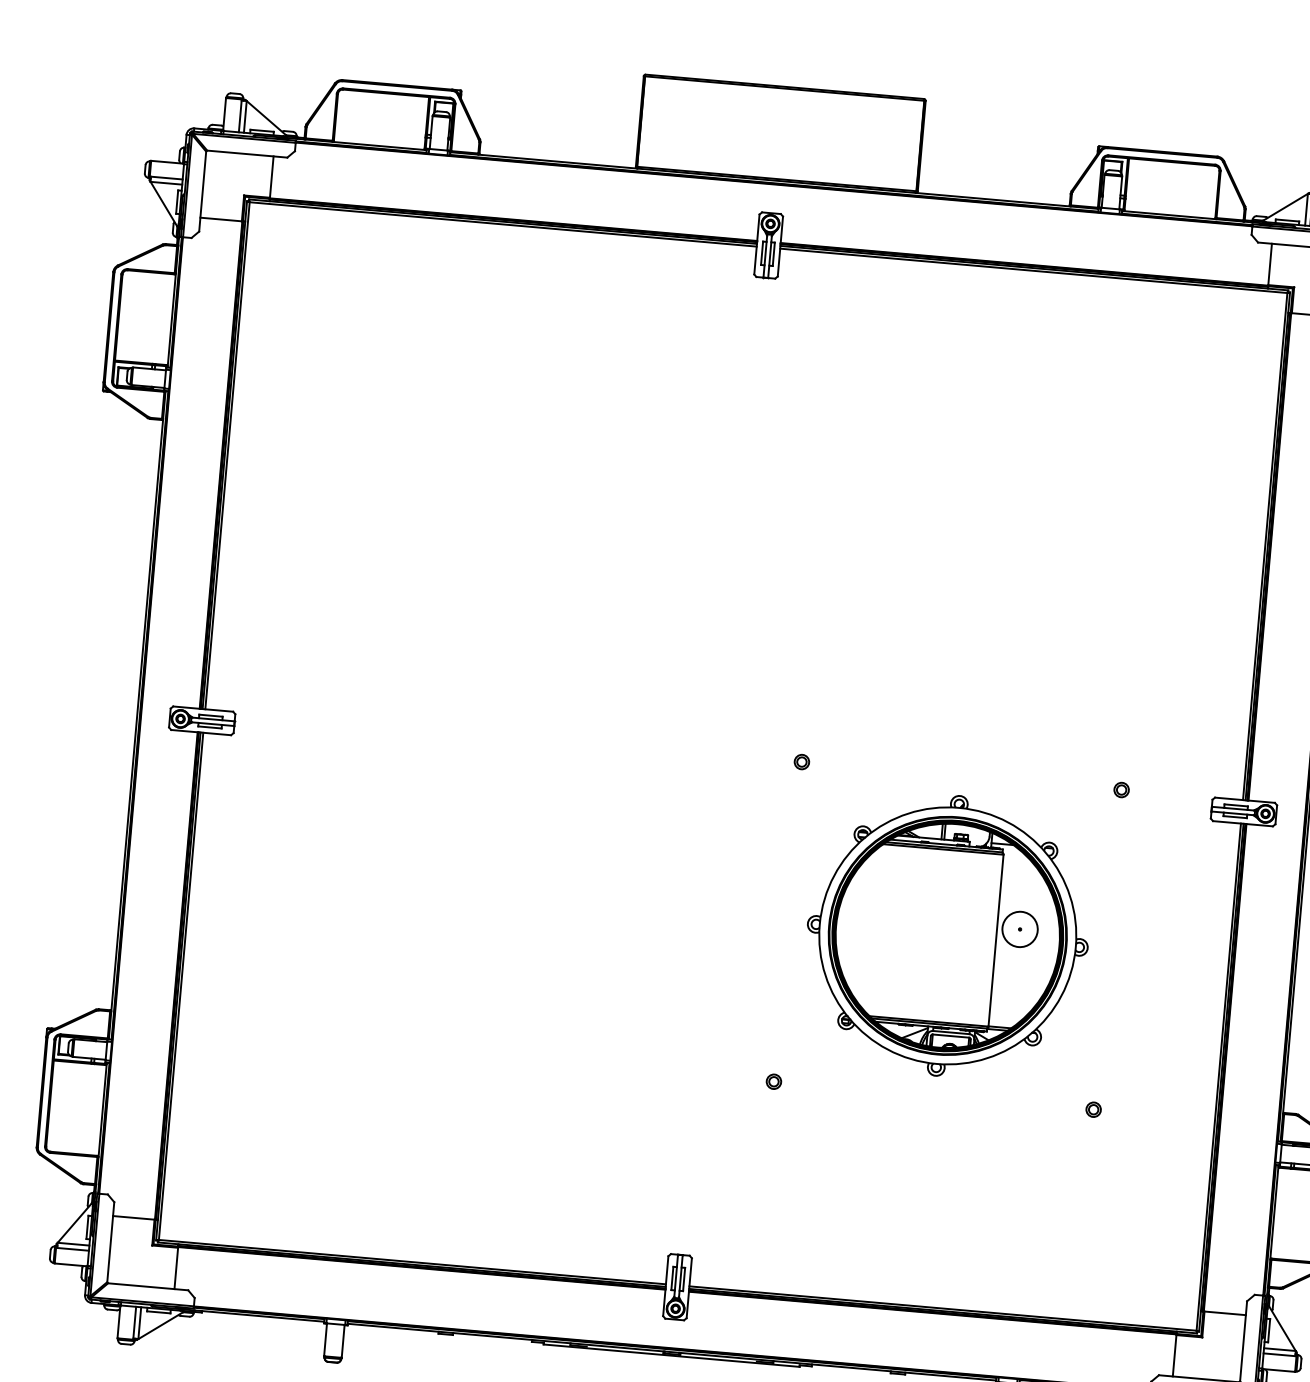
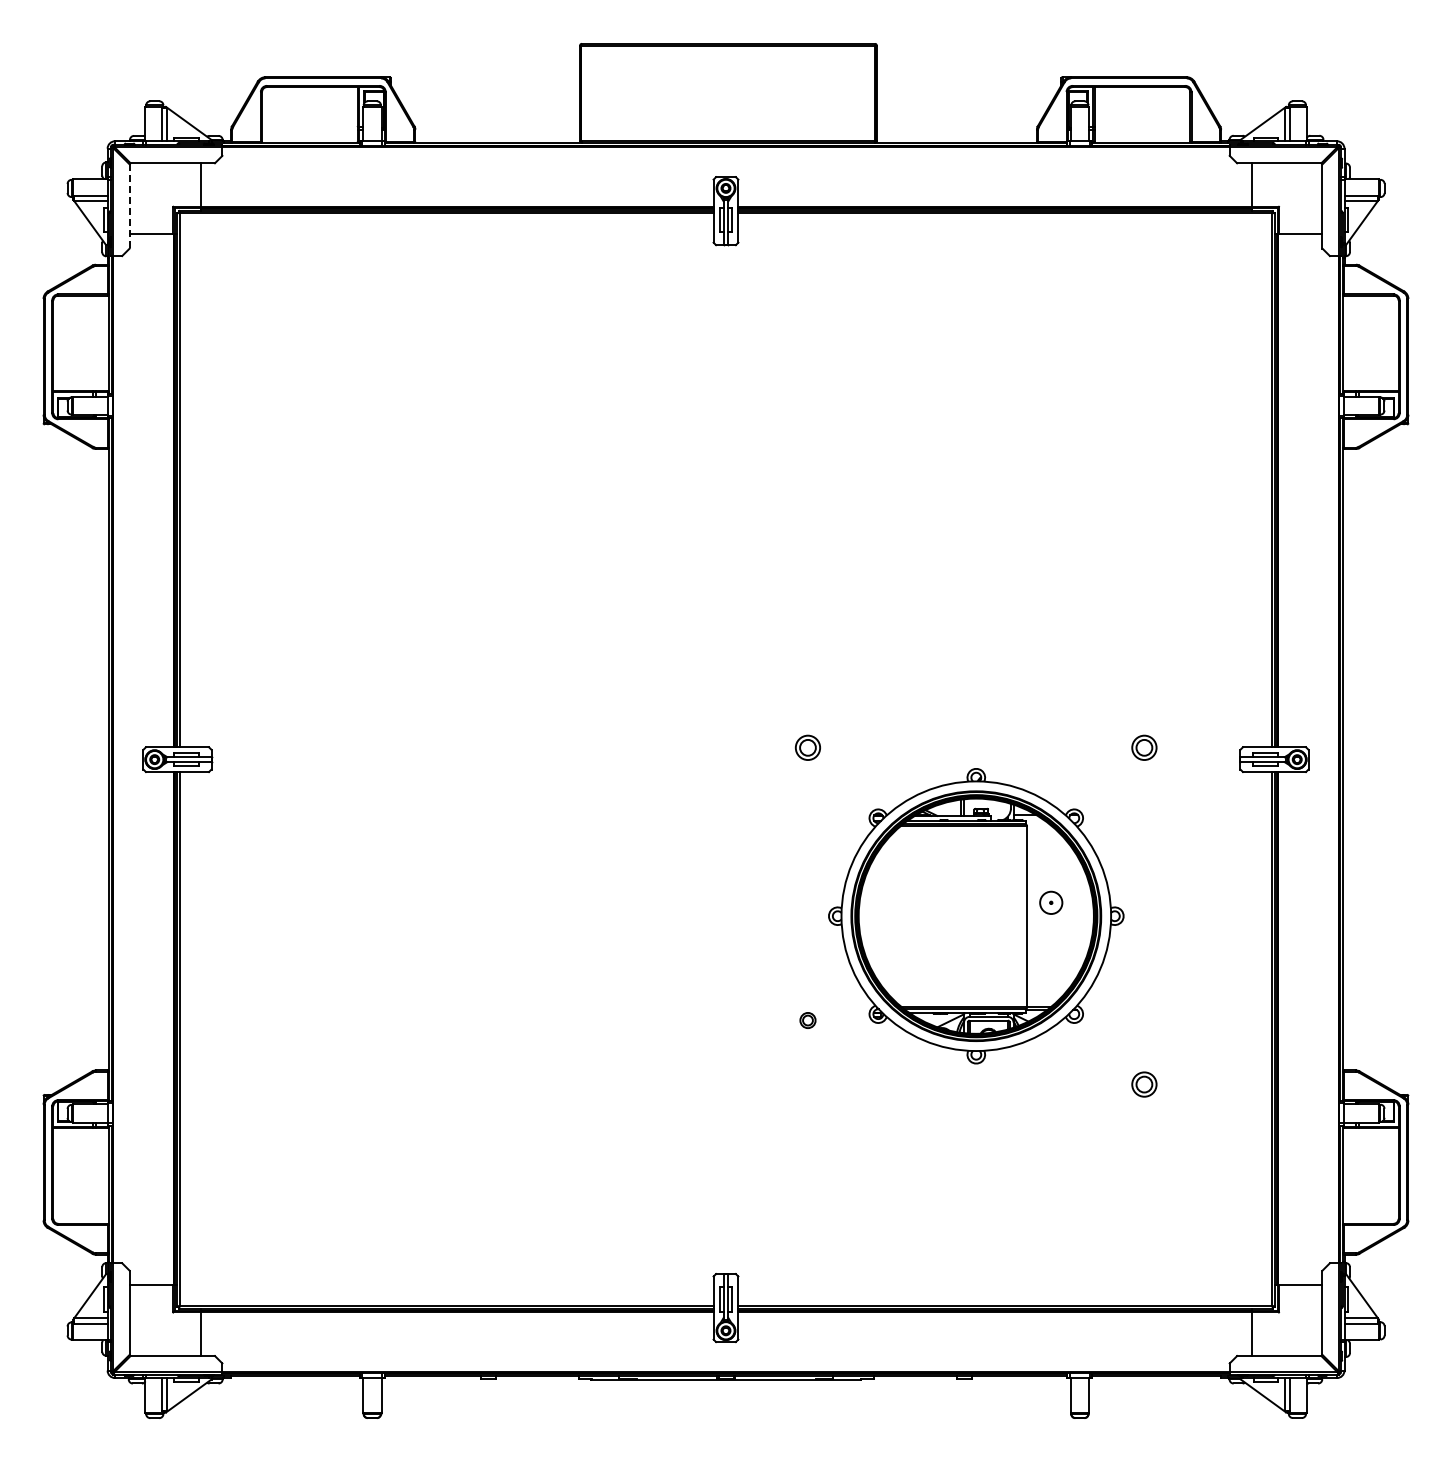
line: (202, 192) -> (129, 207), solid -> dashed
part: (801, 761) -> (807, 747), size x1.6
part: (1121, 789) -> (1144, 747), size x1.6
circle: (1019, 929) -> (1050, 902), size x0.6
part: (773, 1081) -> (807, 1020), moved
part: (1093, 1109) -> (1144, 1084), size x1.6

